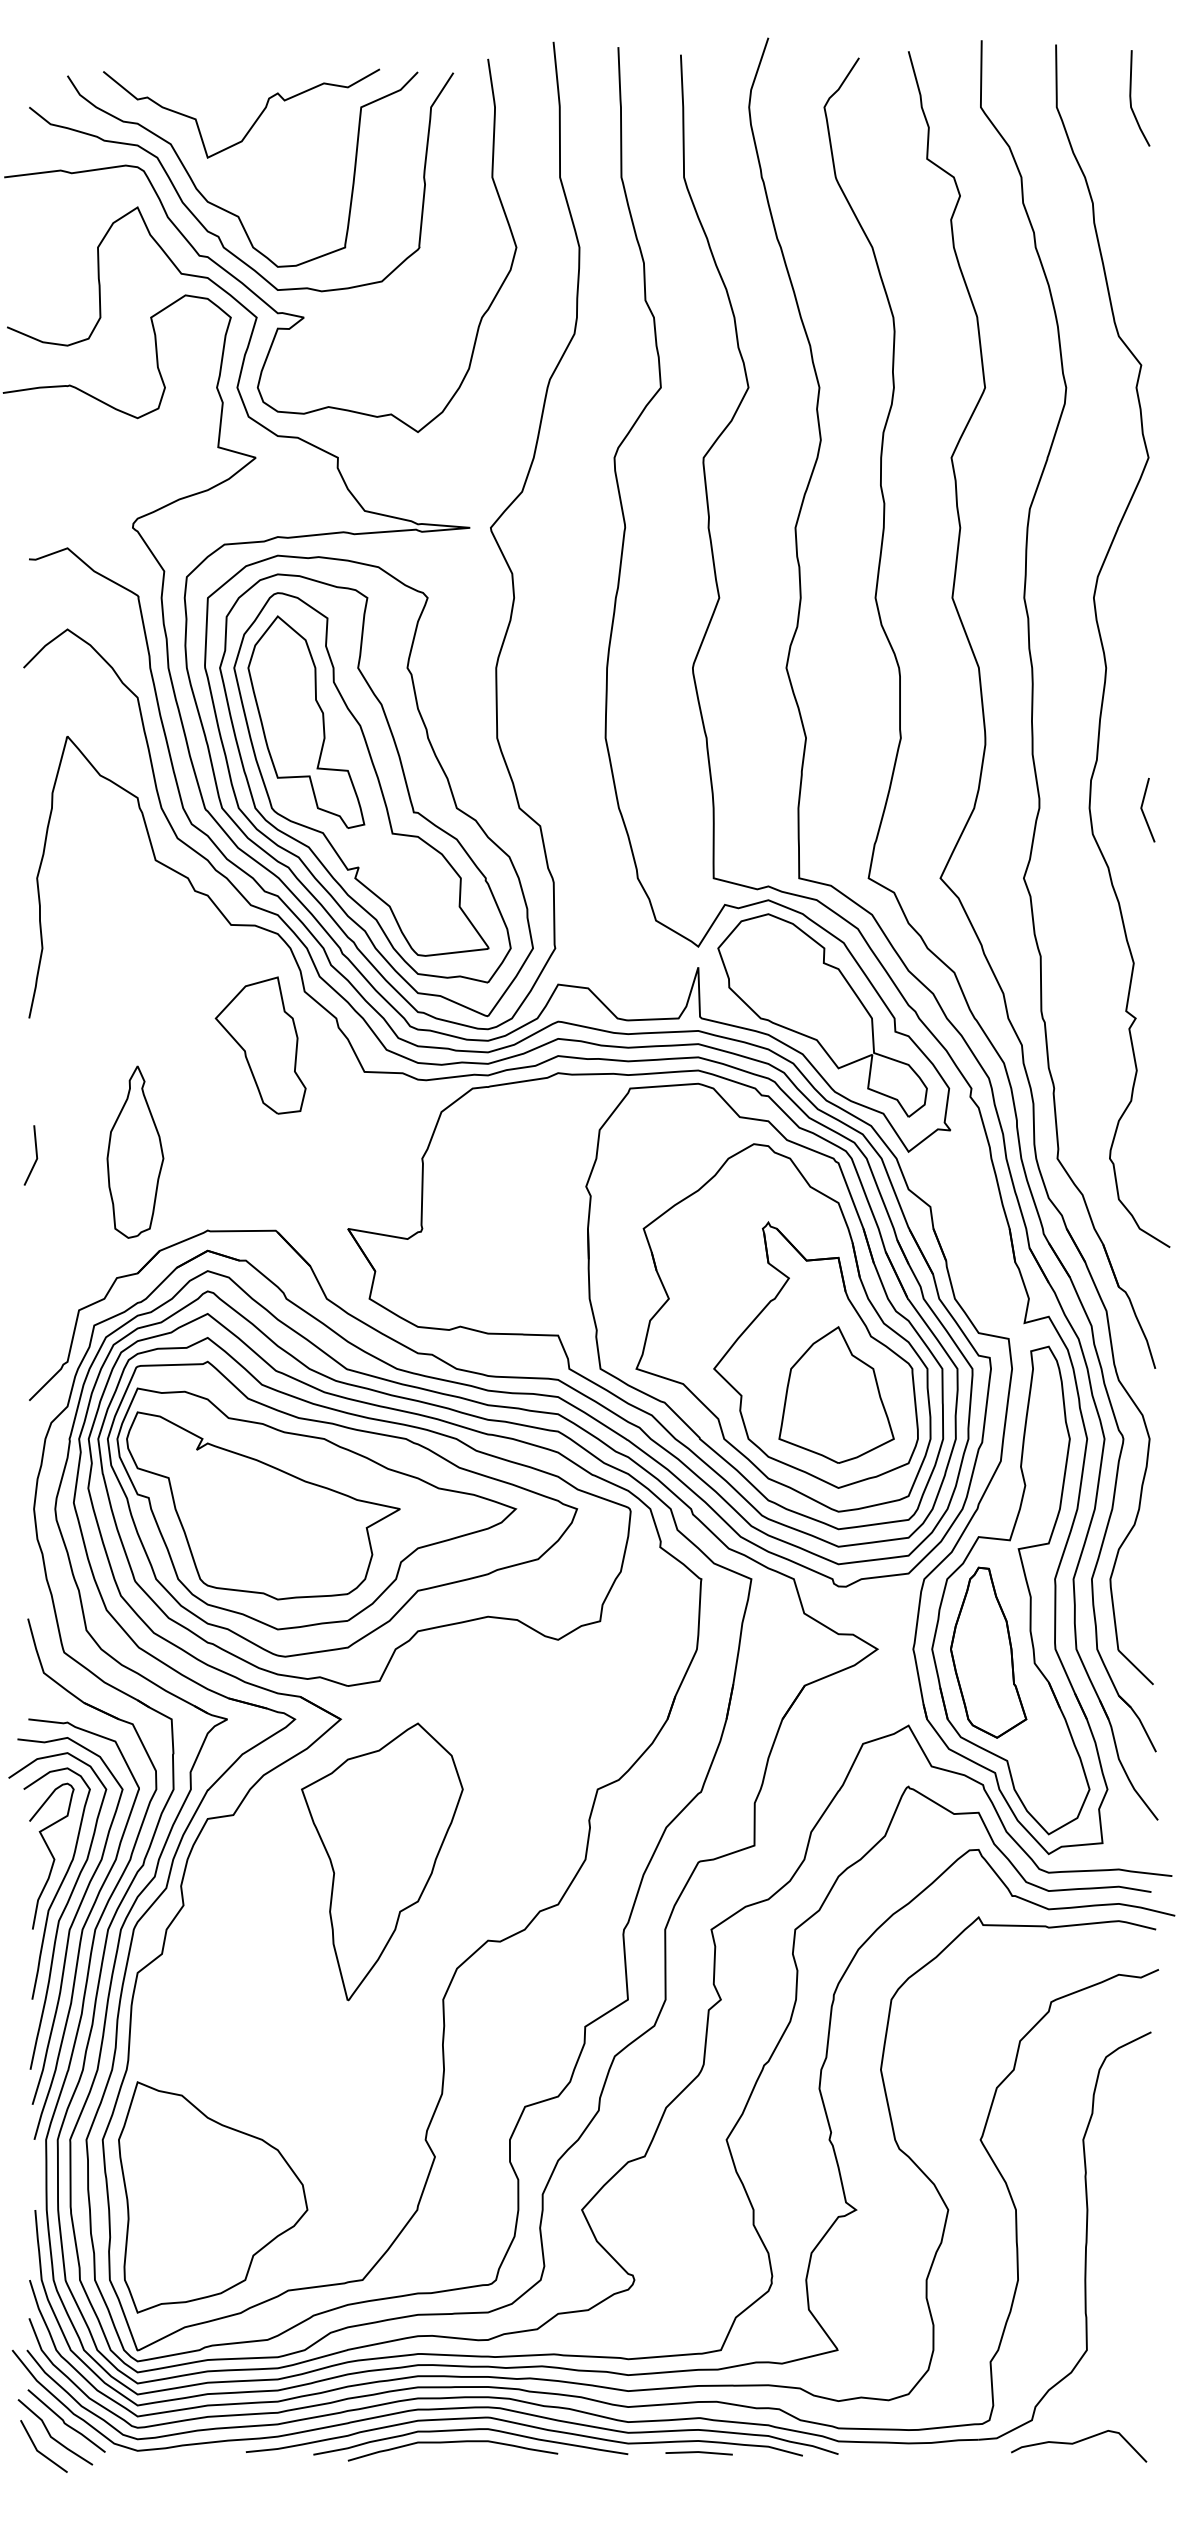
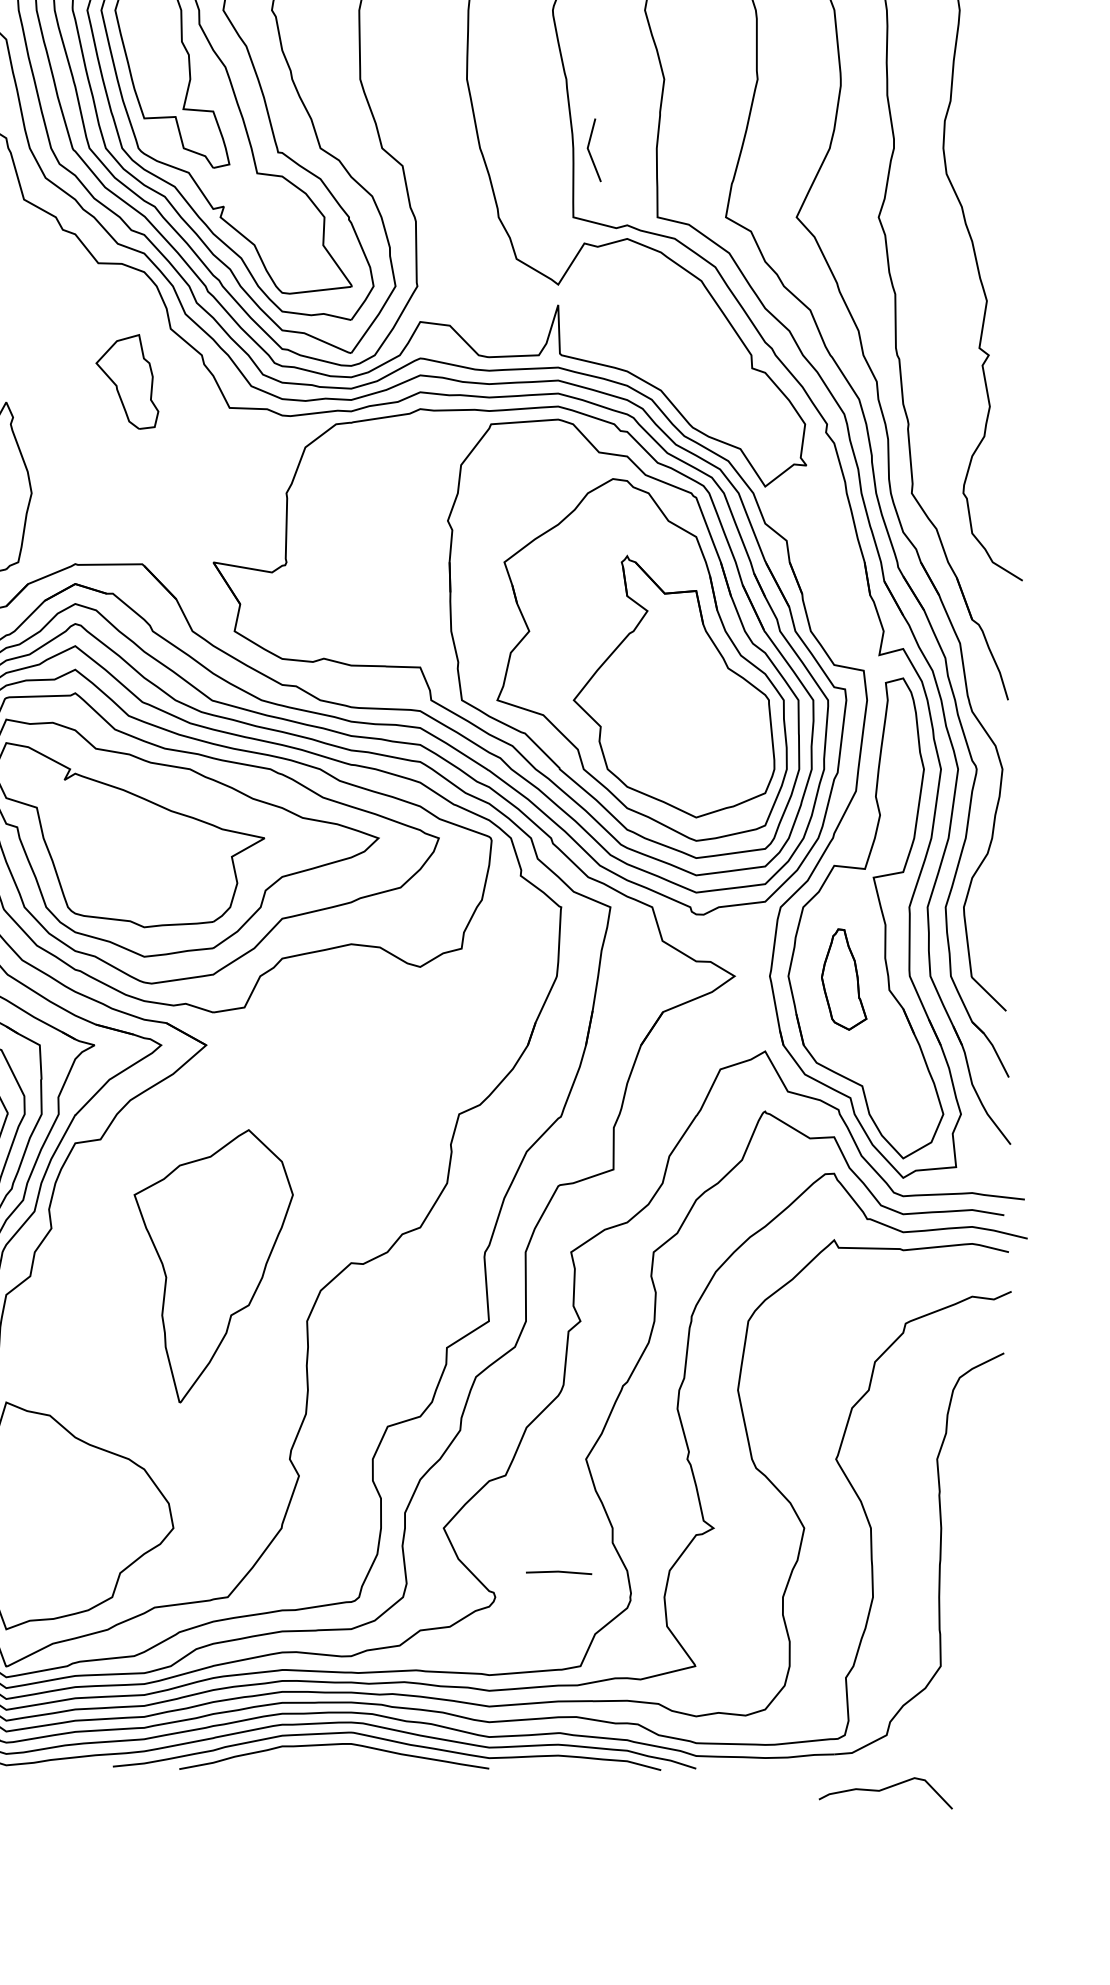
line: (1143, 810) -> (589, 150), moved
part: (822, 1015) -> (680, 352), removed
part: (260, 1045) -> (127, 381), size x0.7
part: (836, 1394) -> (694, 725), removed
part: (988, 1652) -> (843, 979), size x0.6
part: (382, 1861) -> (213, 1265), moved
curve: (452, 2442) -> (316, 1757), removed
curve: (1079, 2442) -> (886, 1789), moved
line: (698, 2452) -> (558, 1572), moved

